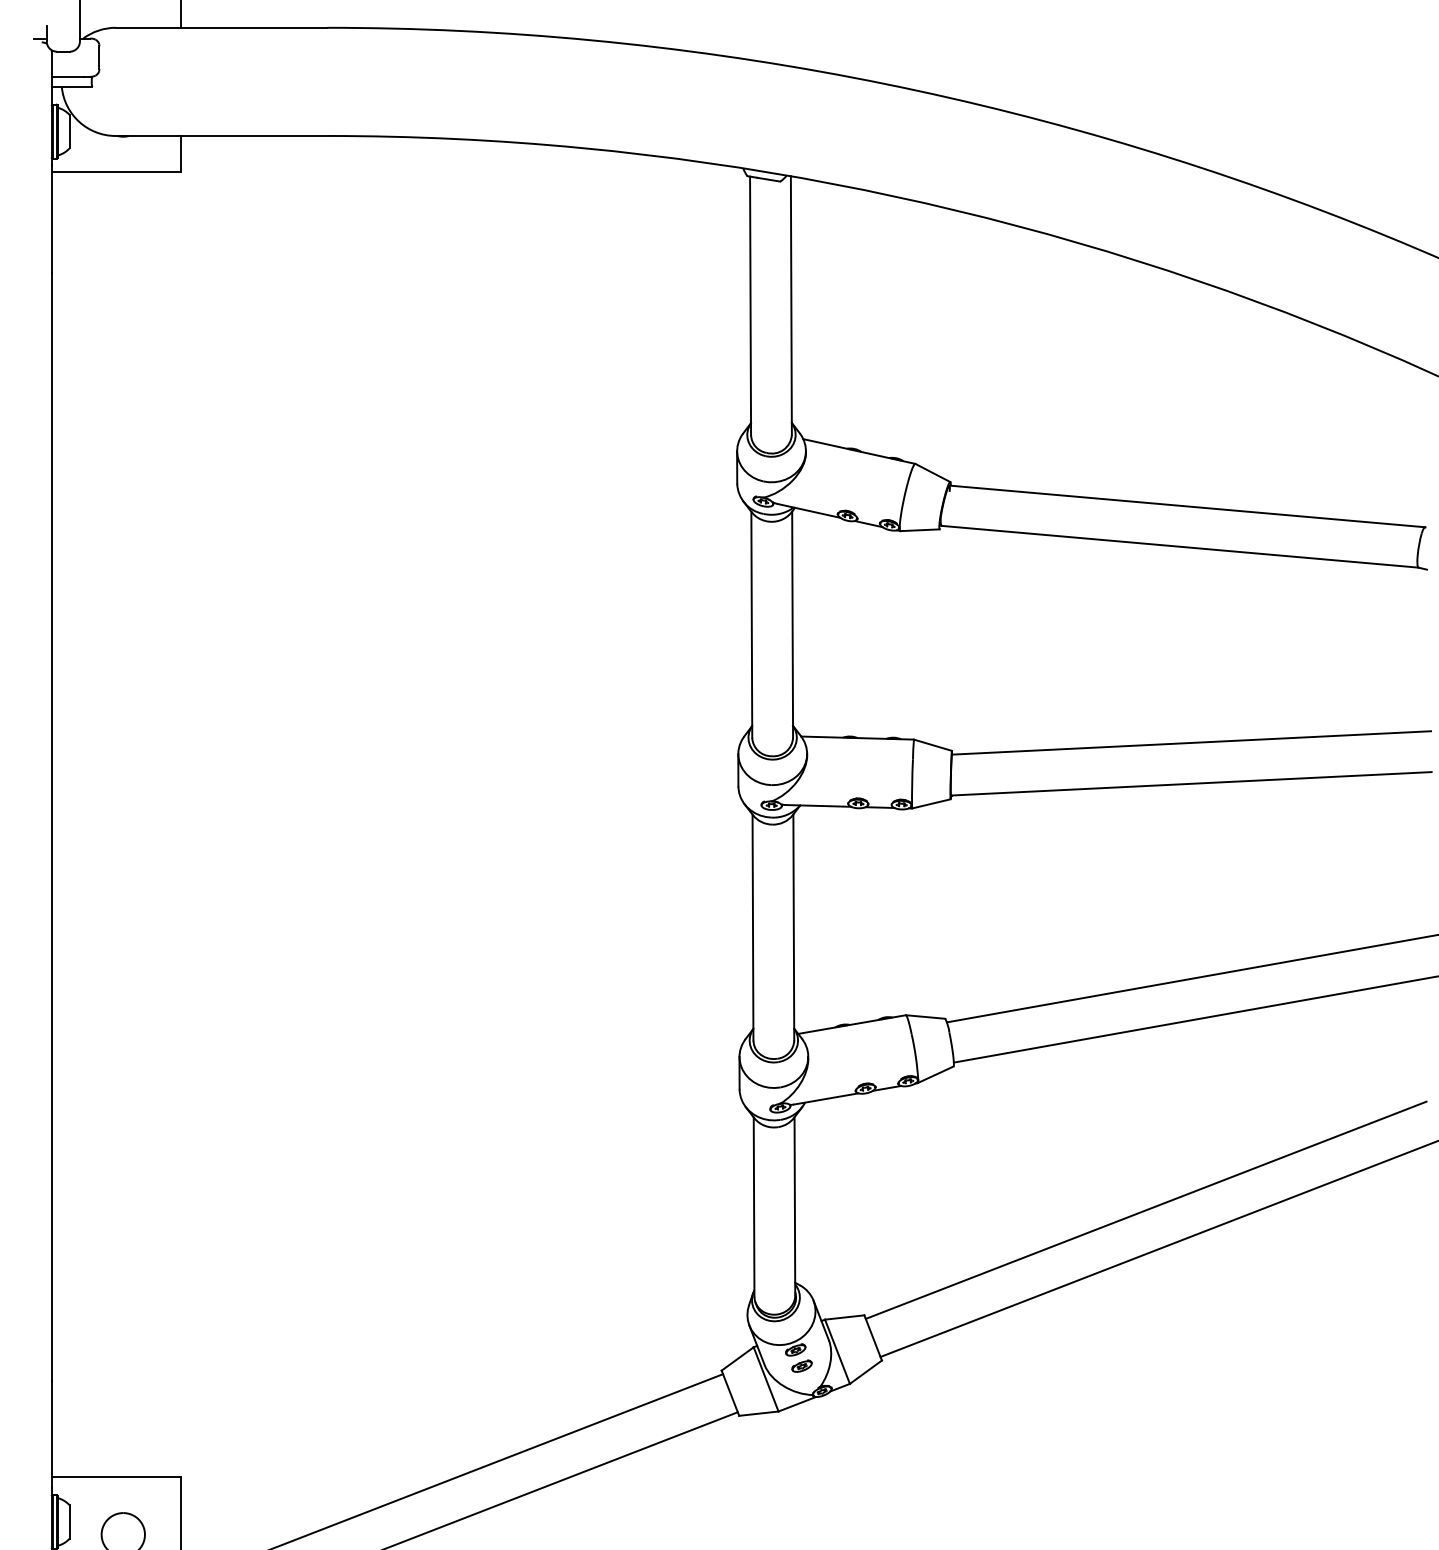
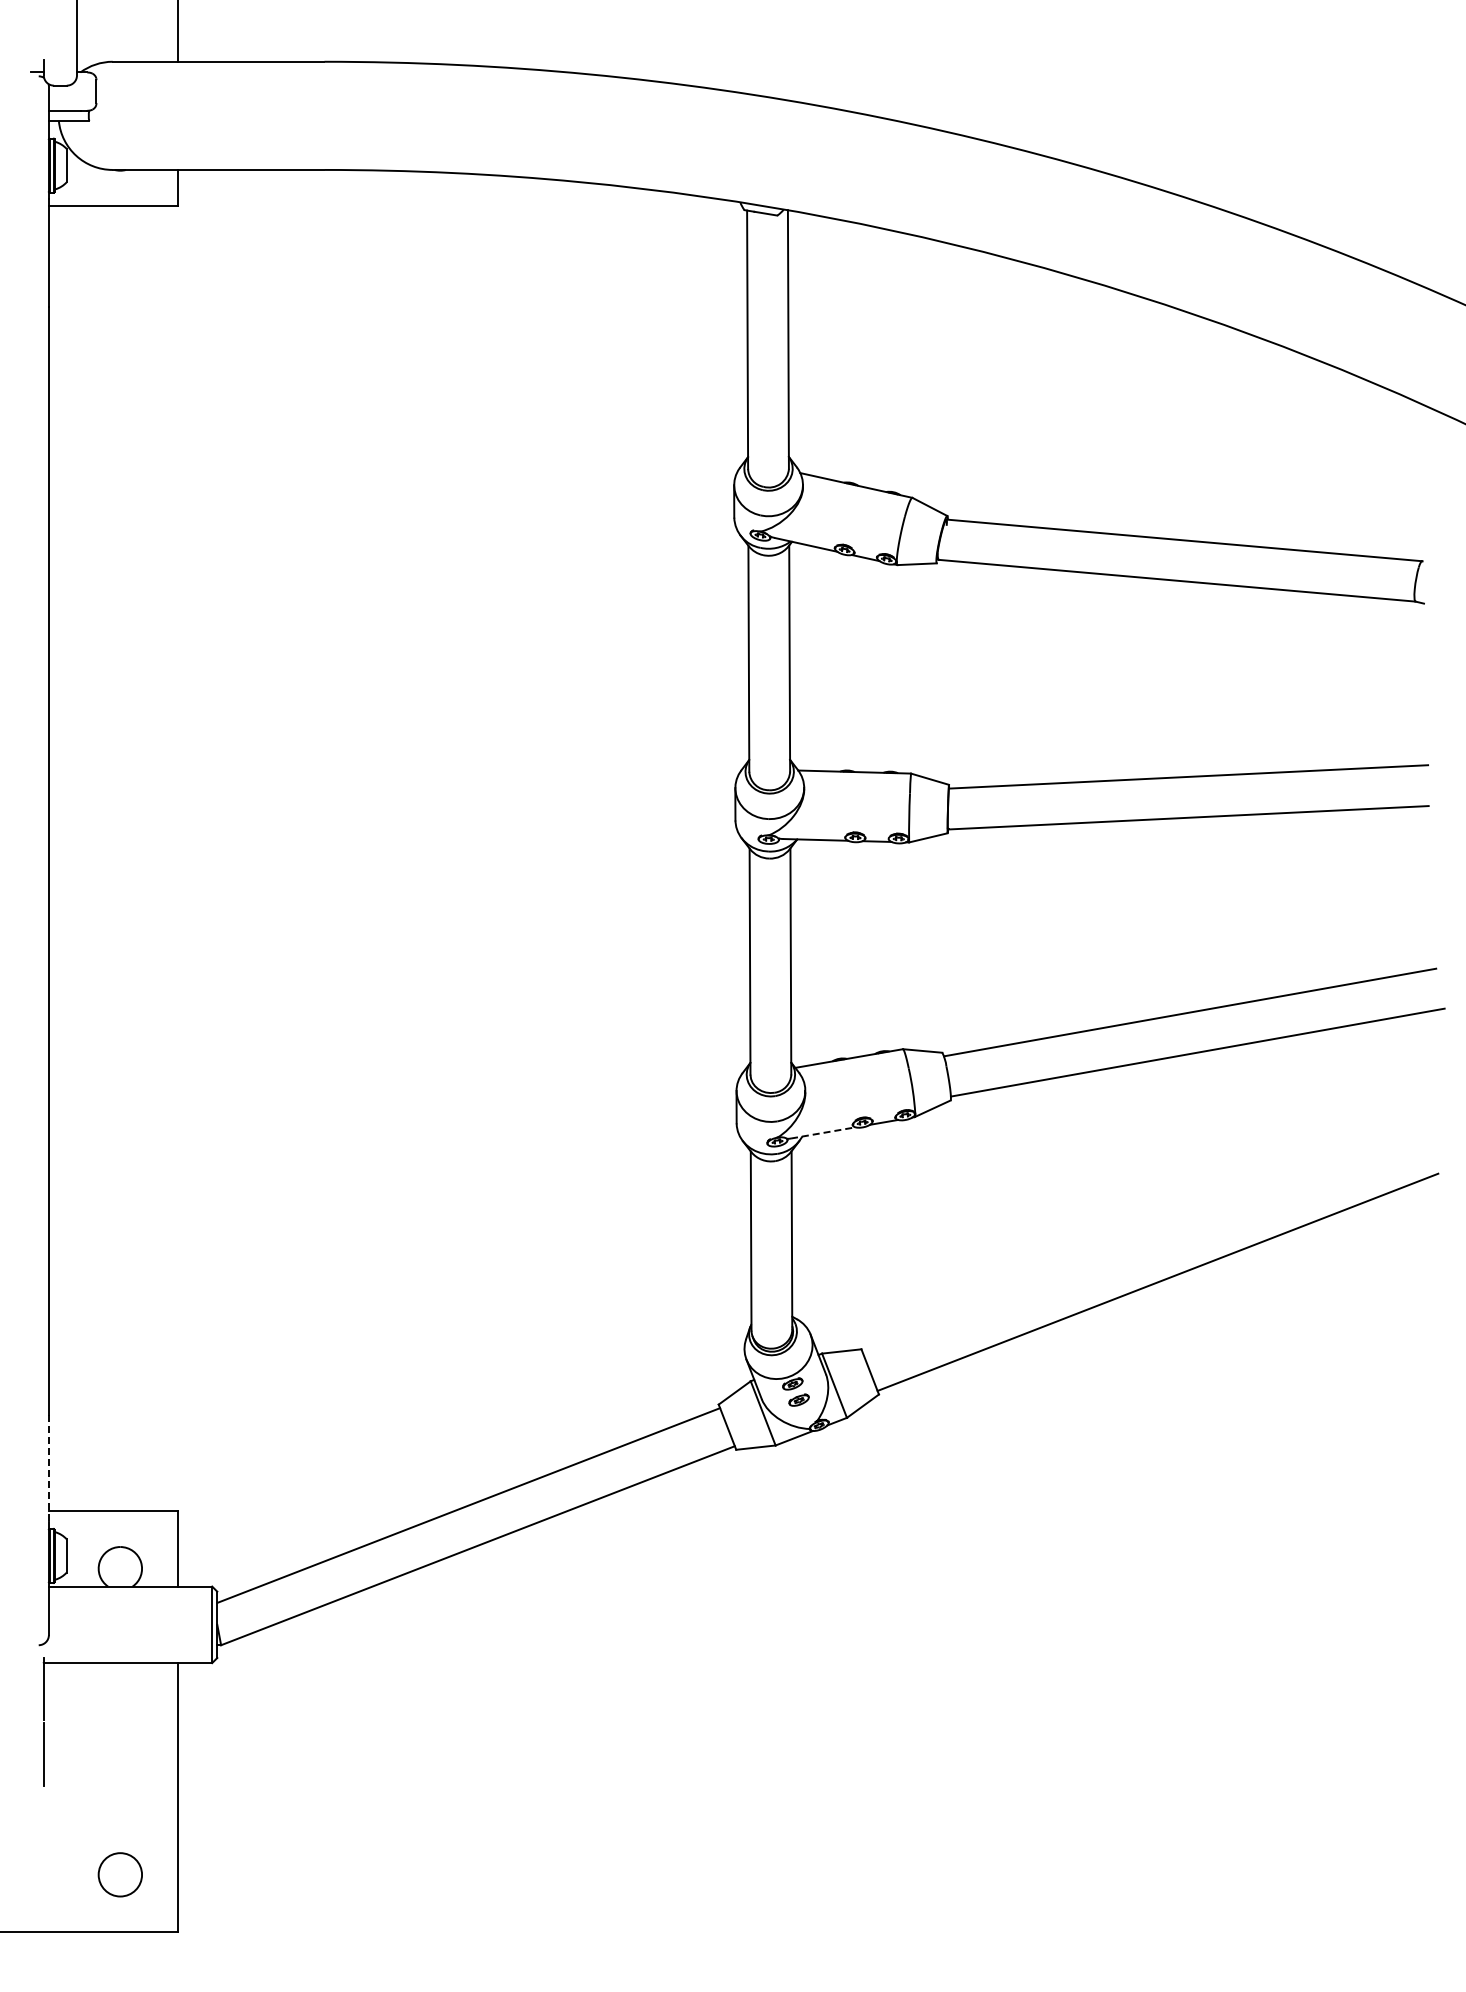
line: (826, 1098) -> (823, 1132), solid -> dashed
line: (1145, 1209) -> (1142, 1243), removed
line: (51, 1434) -> (48, 1468), solid -> dashed

